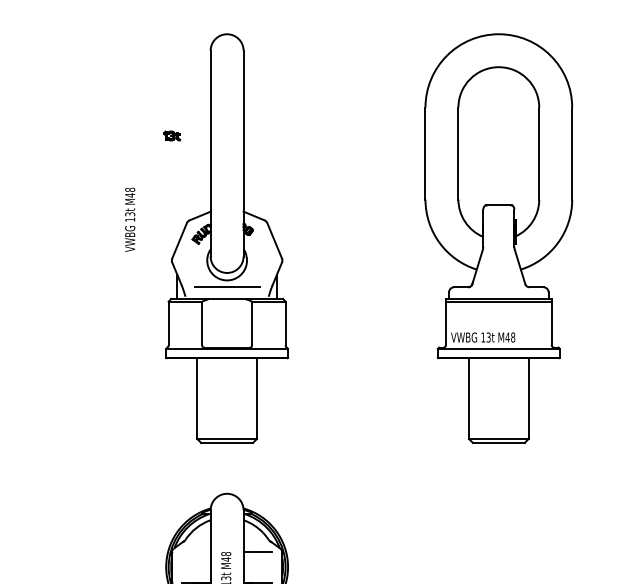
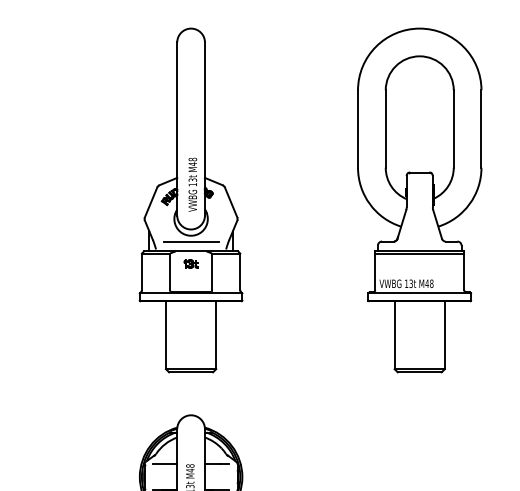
part: (171, 135) -> (190, 263), moved
text: (130, 219) -> (193, 184), moved
line: (195, 551) -> (164, 463), added

